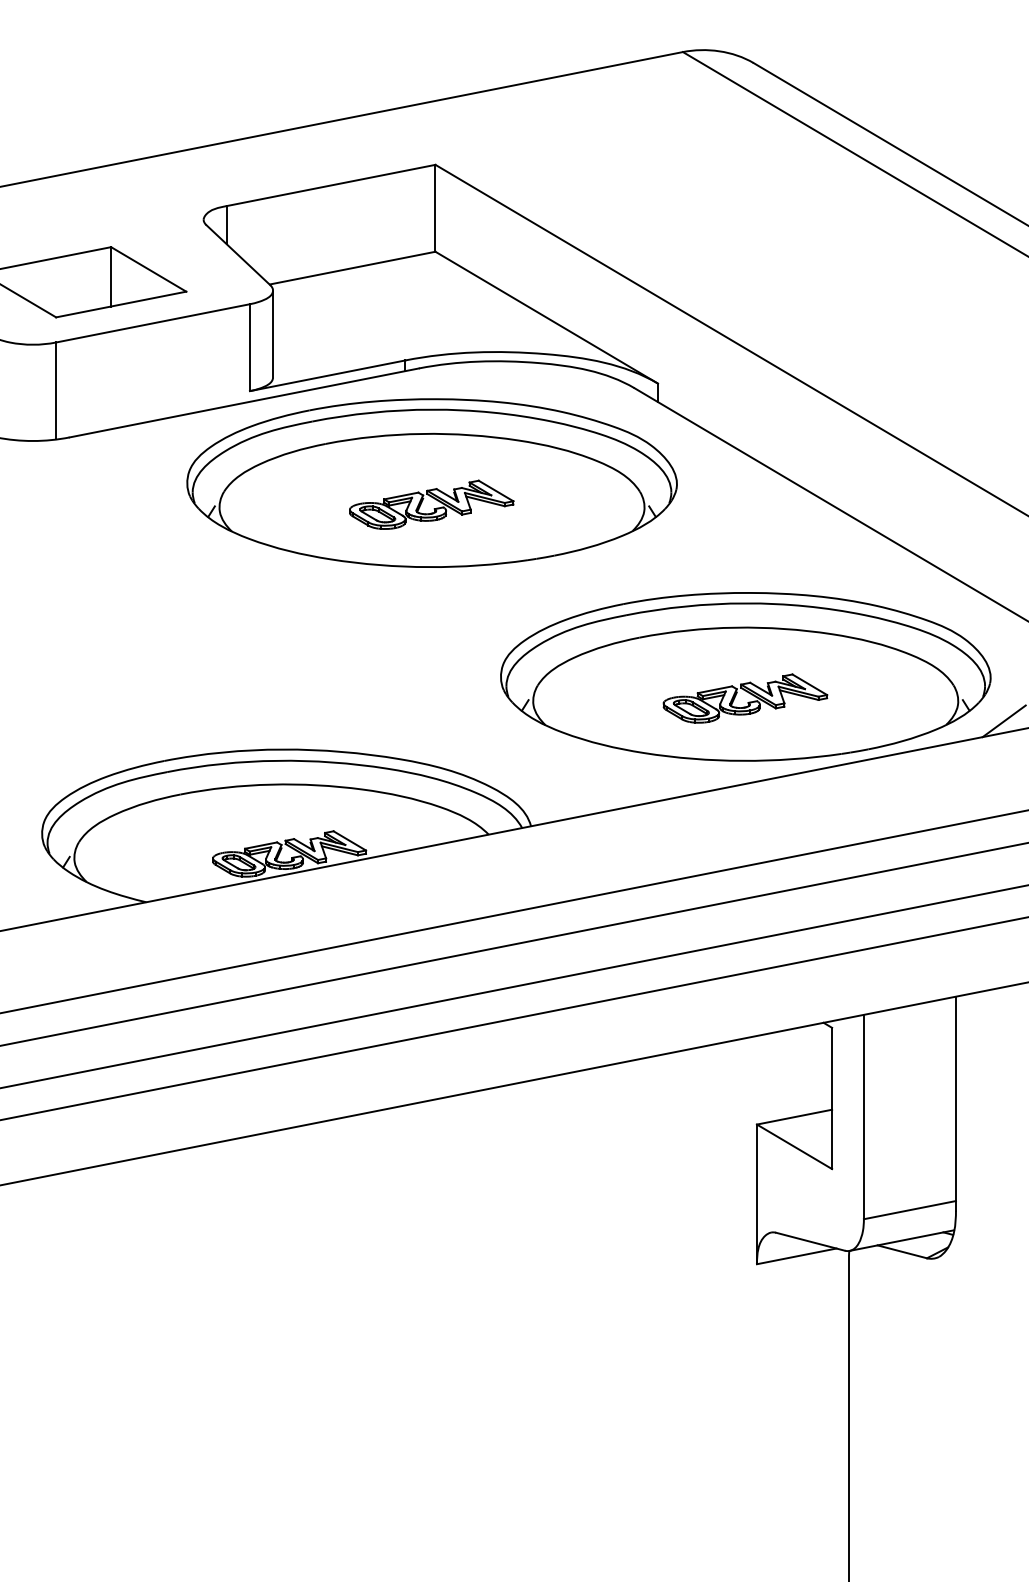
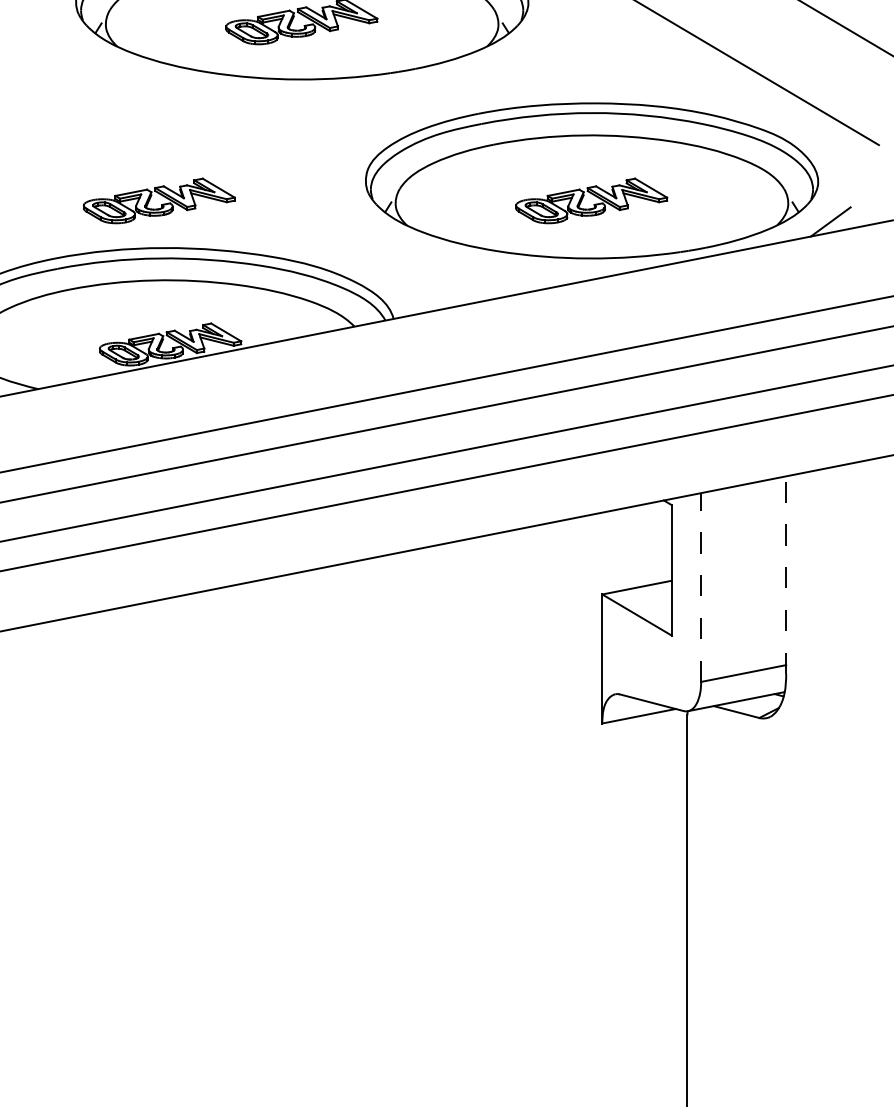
part: (277, 698) -> (159, 200), added
line: (955, 1103) -> (785, 575), solid -> dashed
line: (863, 1117) -> (700, 587), solid -> dashed

